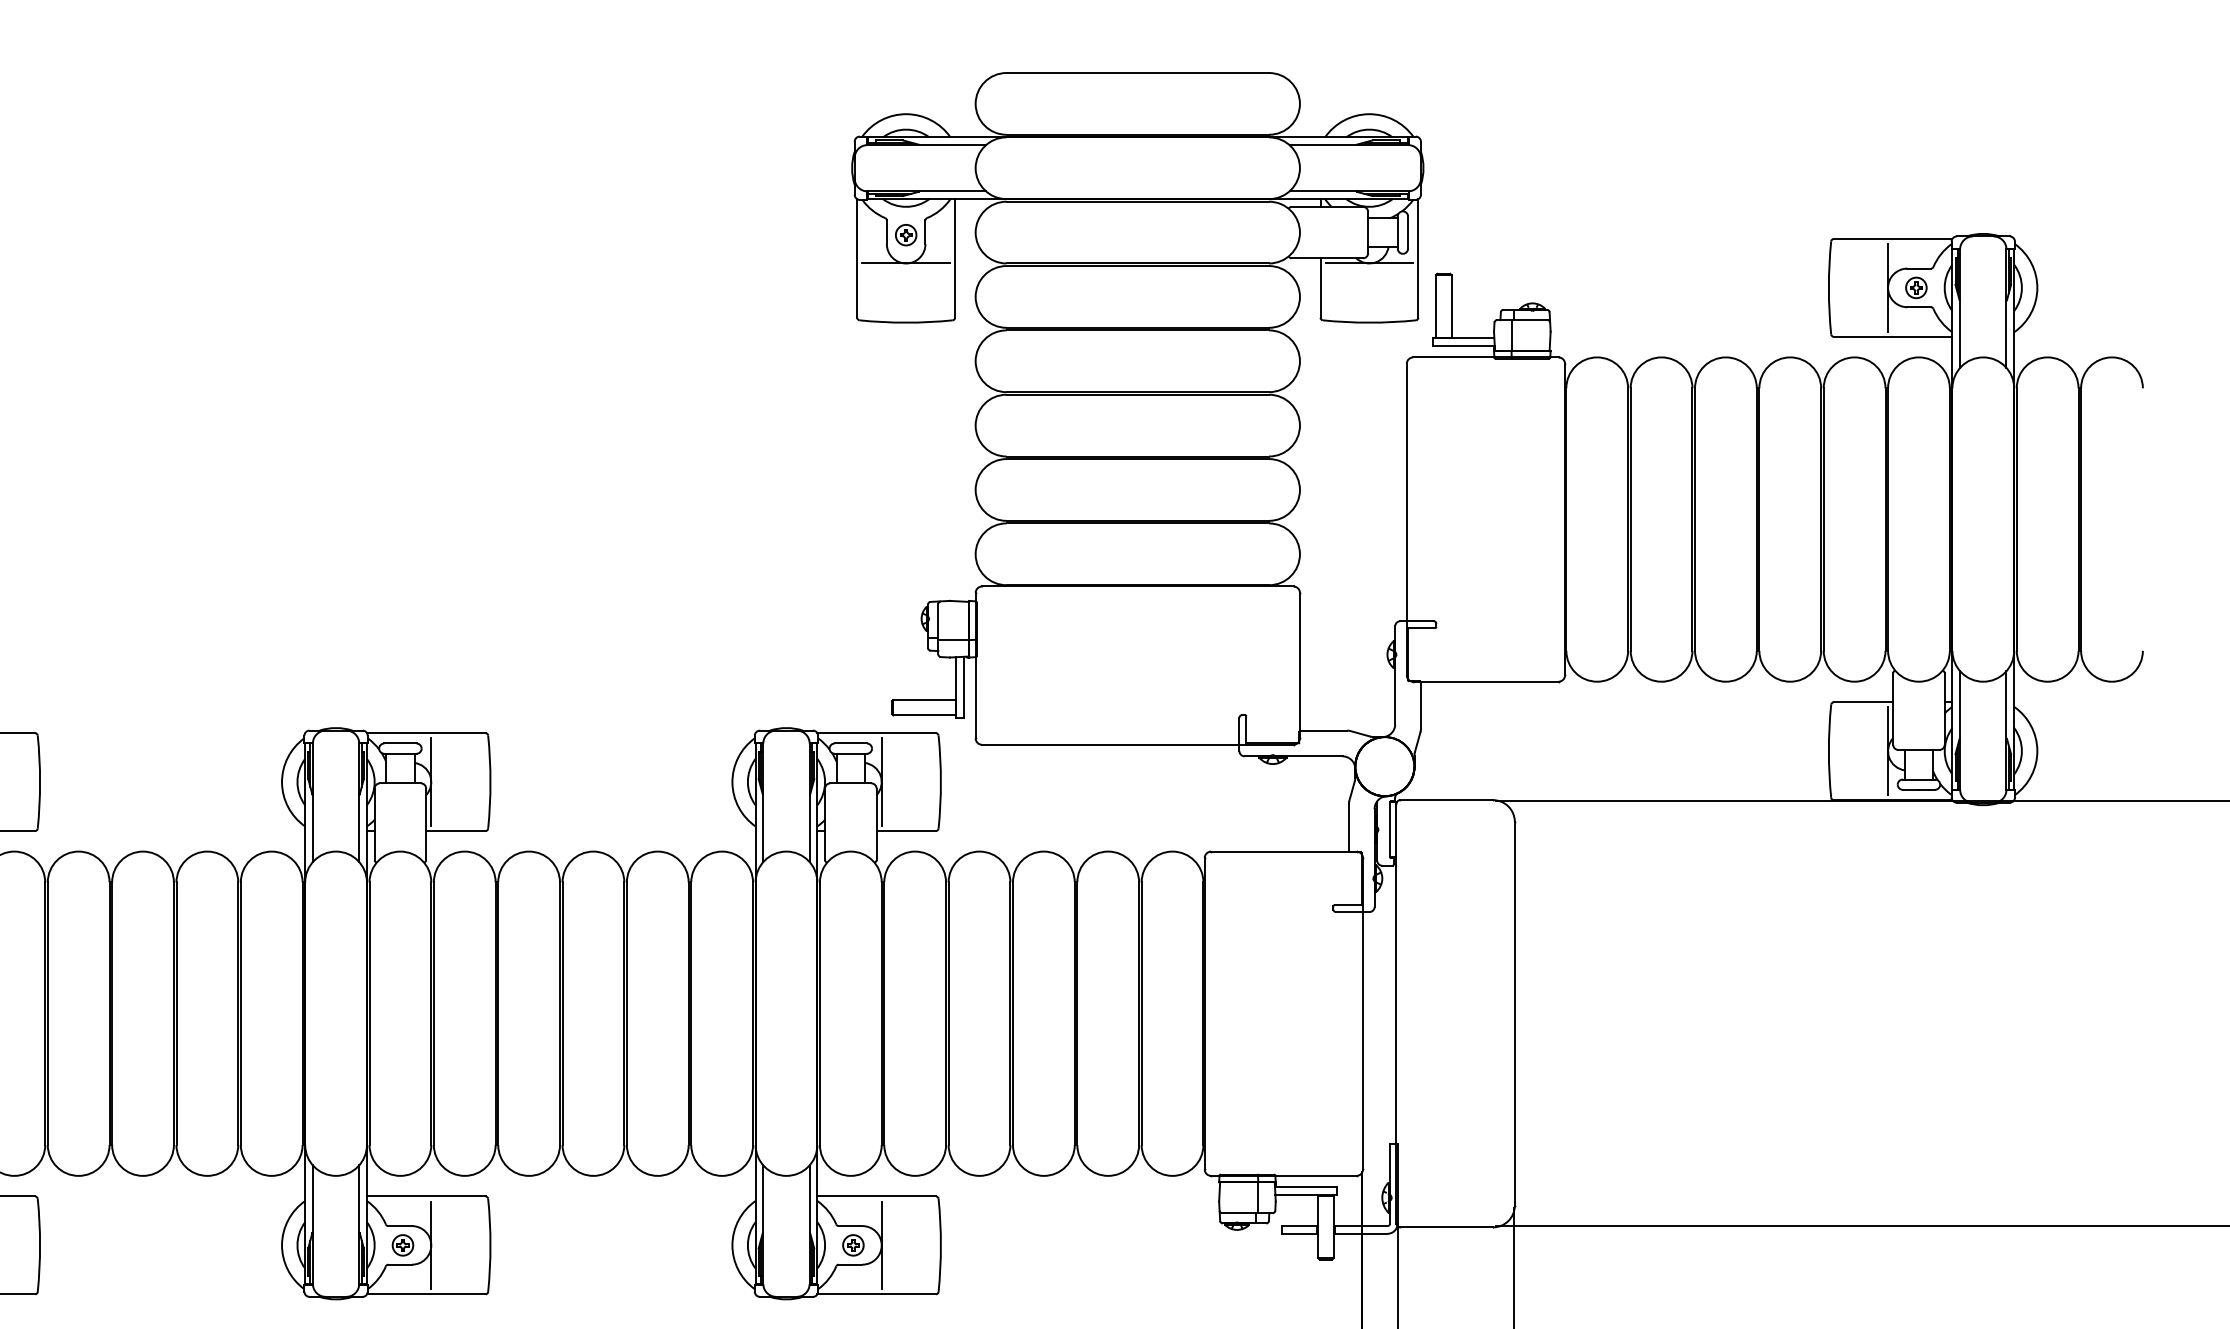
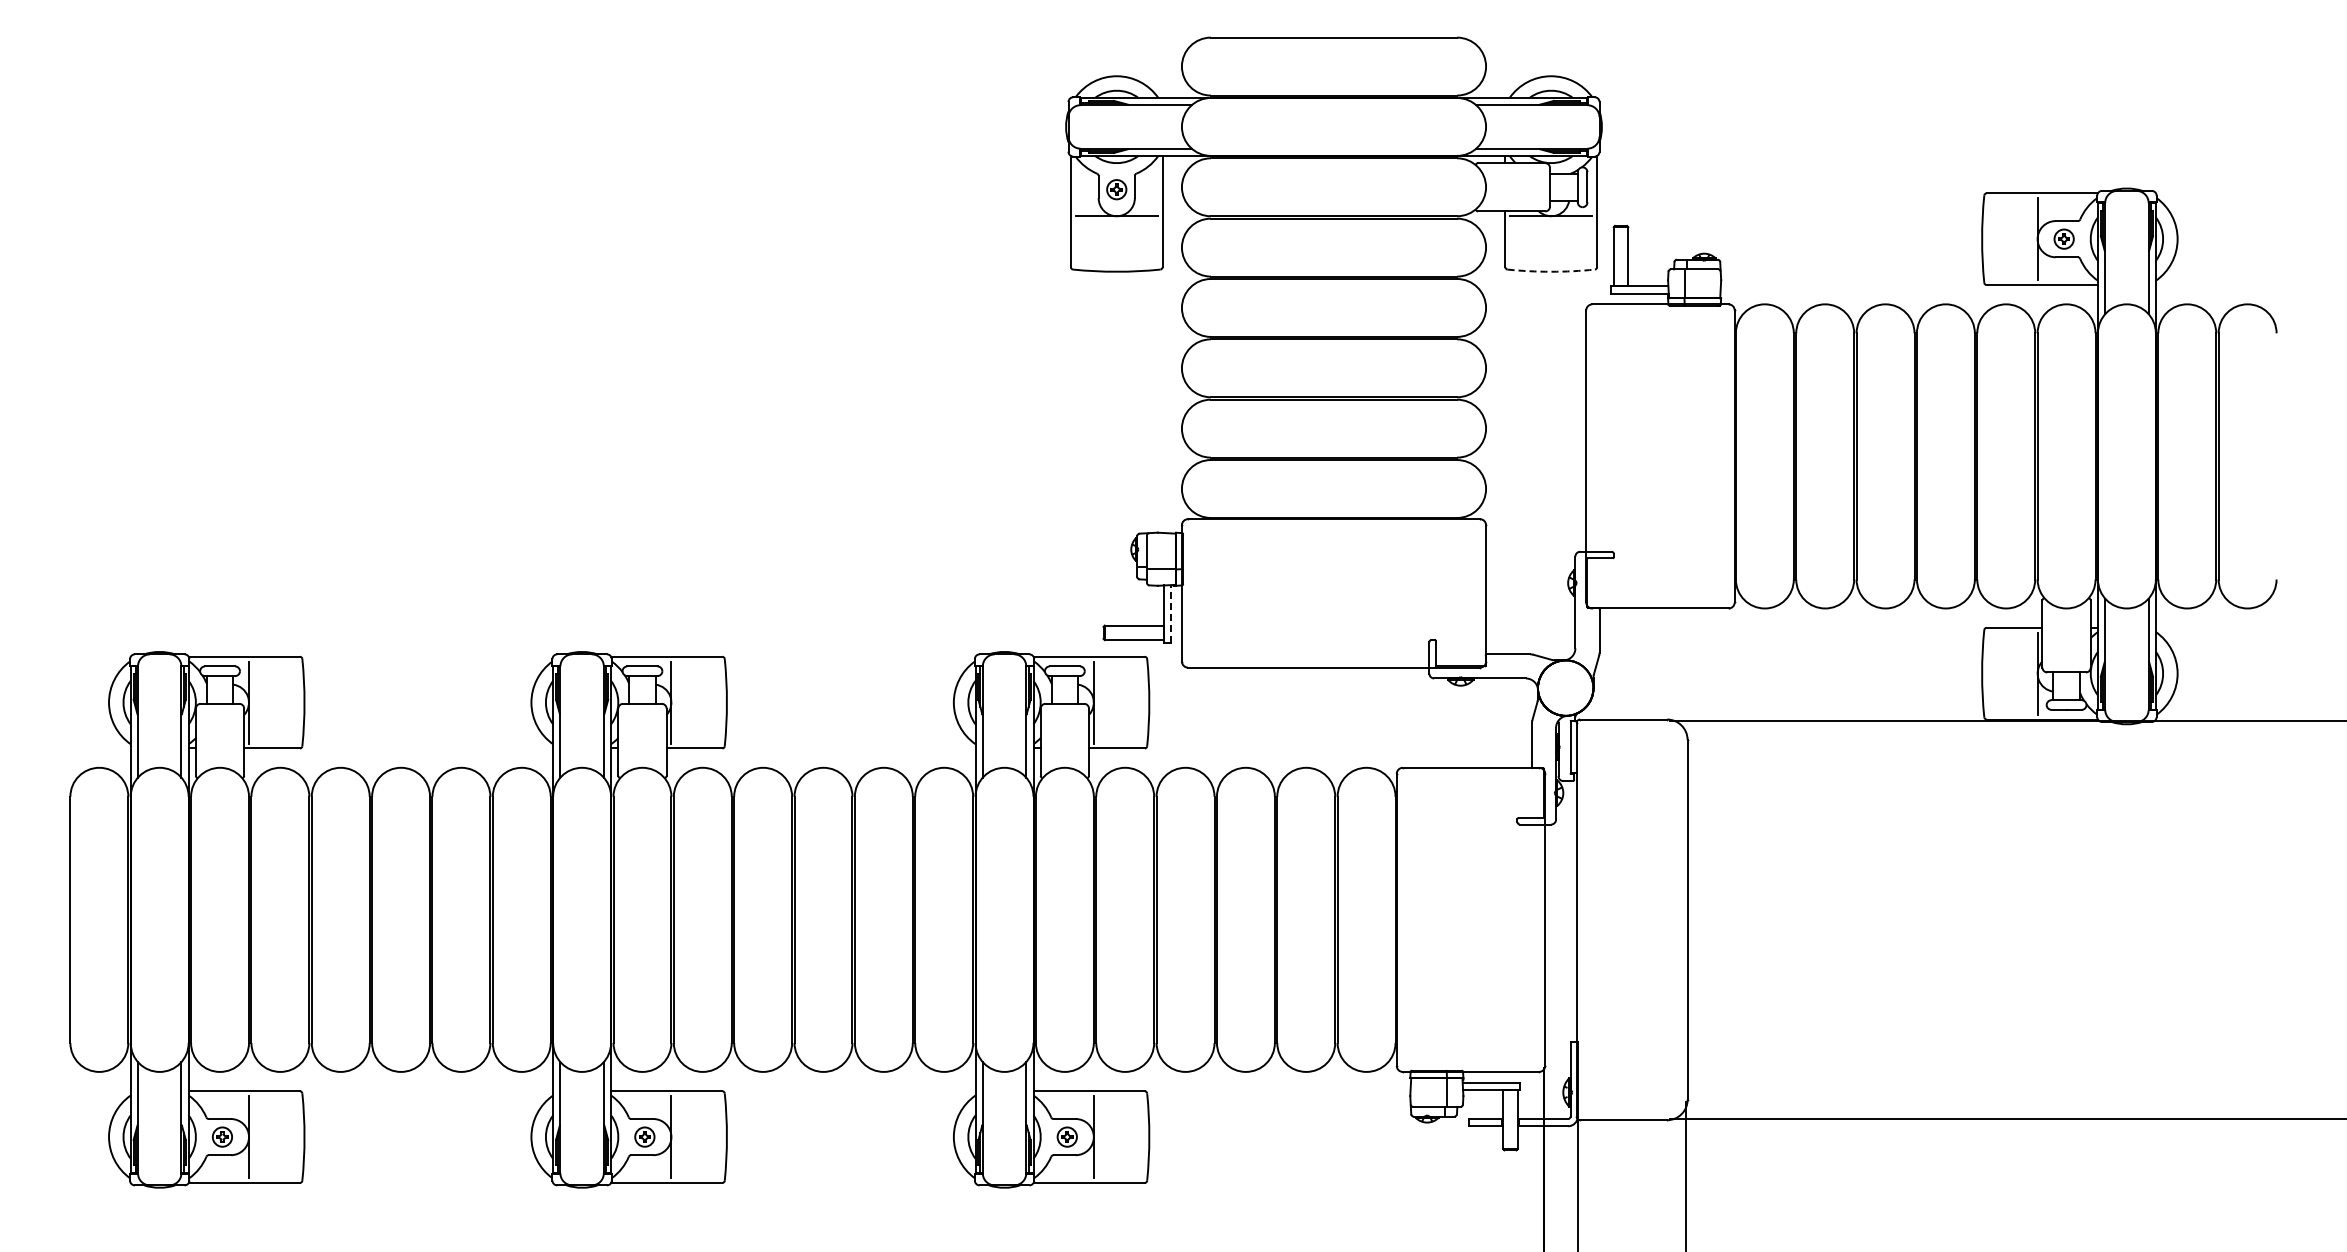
arc: (1369, 322) -> (1551, 271), solid -> dashed
line: (964, 687) -> (1171, 613), solid -> dashed

